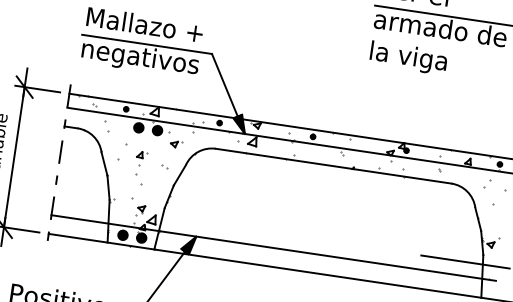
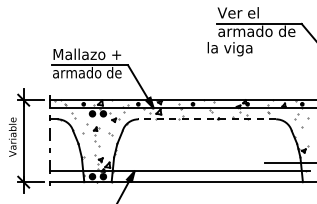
text: (407, 58) -> (229, 49), moved
text: (140, 59) -> (87, 74), negativos -> armado de
line: (334, 166) -> (207, 119), solid -> dashed

